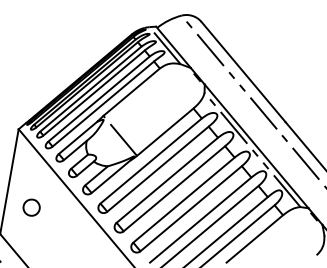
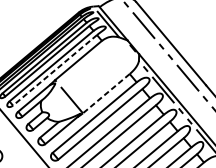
line: (102, 104) -> (54, 70), solid -> dashed
line: (165, 132) -> (106, 93), solid -> dashed

